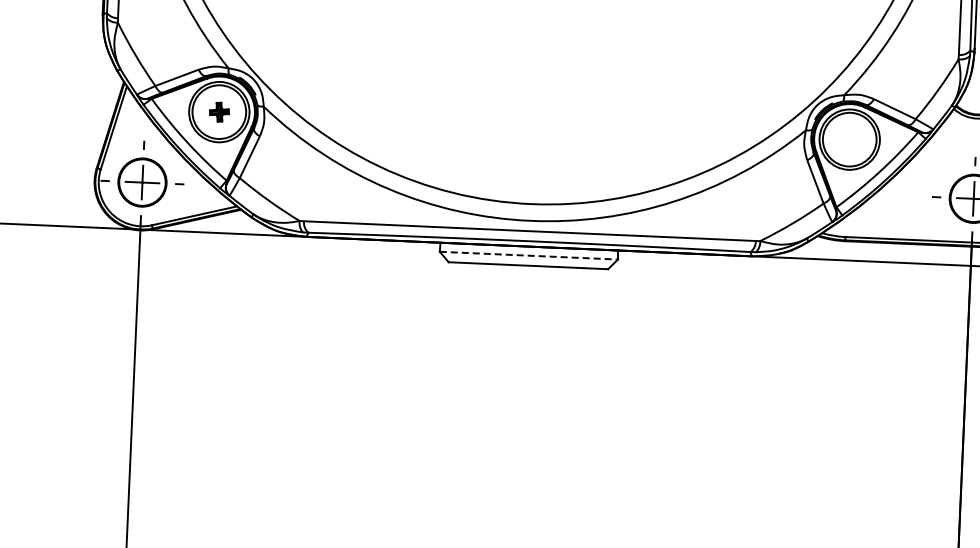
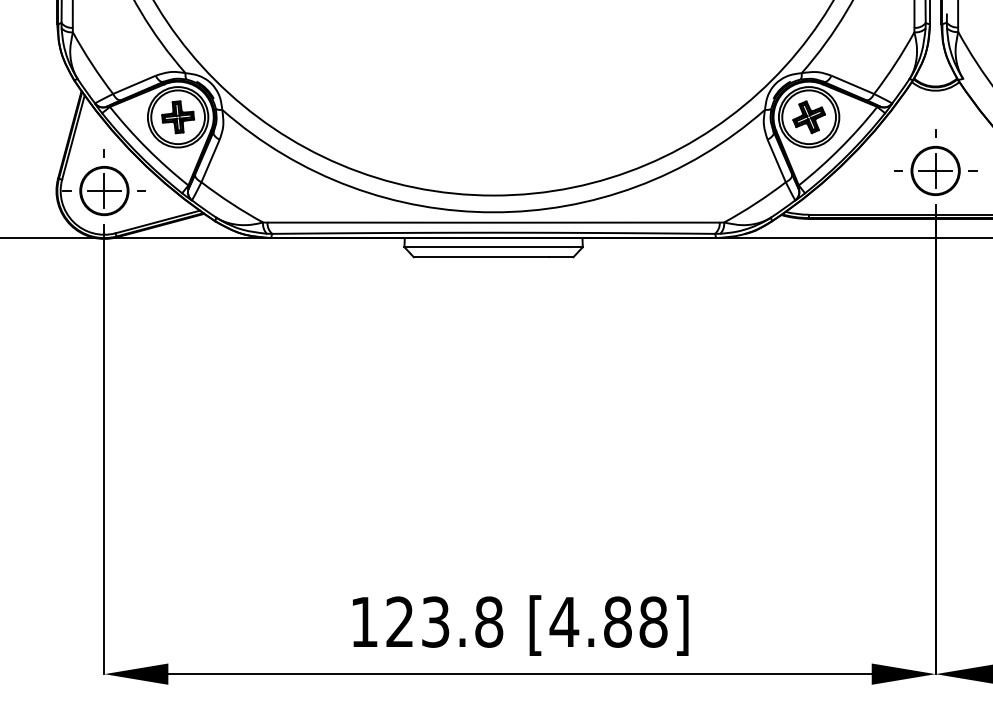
part: (219, 112) -> (178, 117), size x1.67
part: (850, 139) -> (809, 117), added
line: (529, 256) -> (494, 247), dashed -> solid

